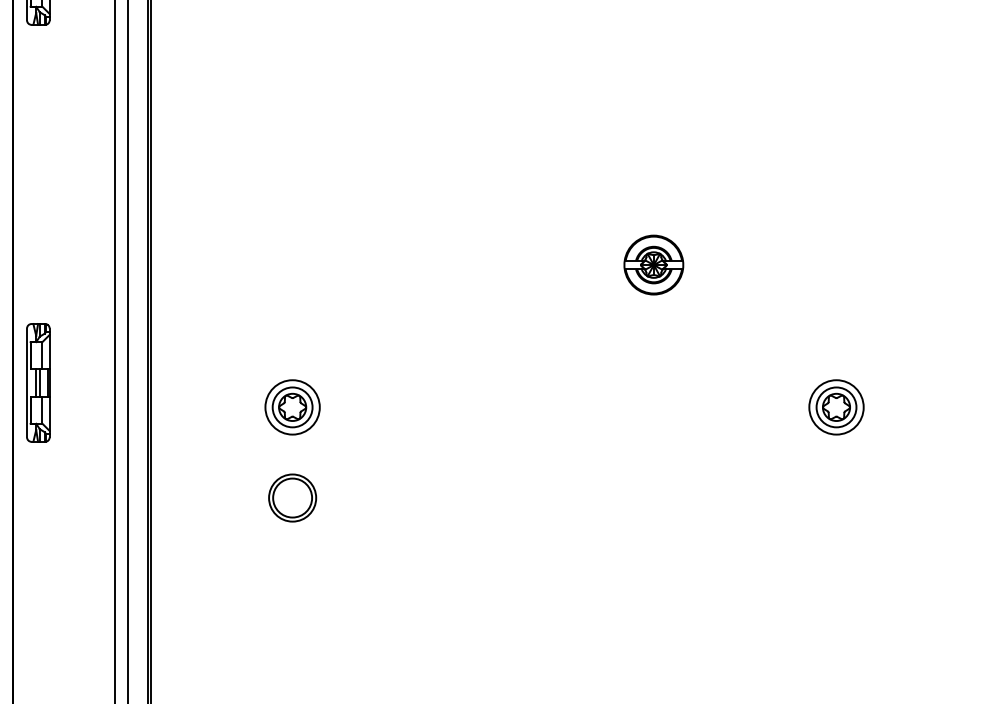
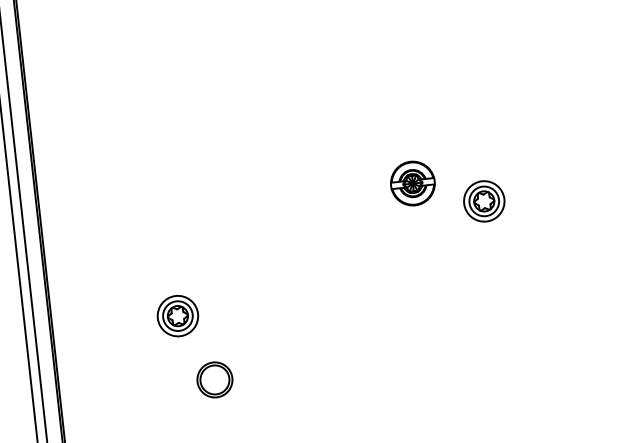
part: (292, 407) -> (177, 316), moved
part: (836, 407) -> (484, 201), moved
part: (292, 497) -> (214, 379), moved

